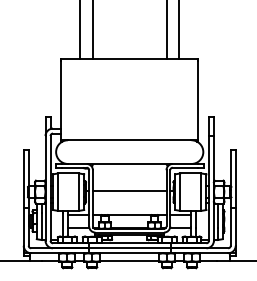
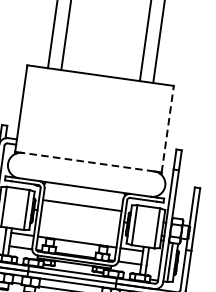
line: (198, 100) -> (167, 130), solid -> dashed
line: (129, 140) -> (88, 162), solid -> dashed
line: (129, 190) -> (82, 205), moved

